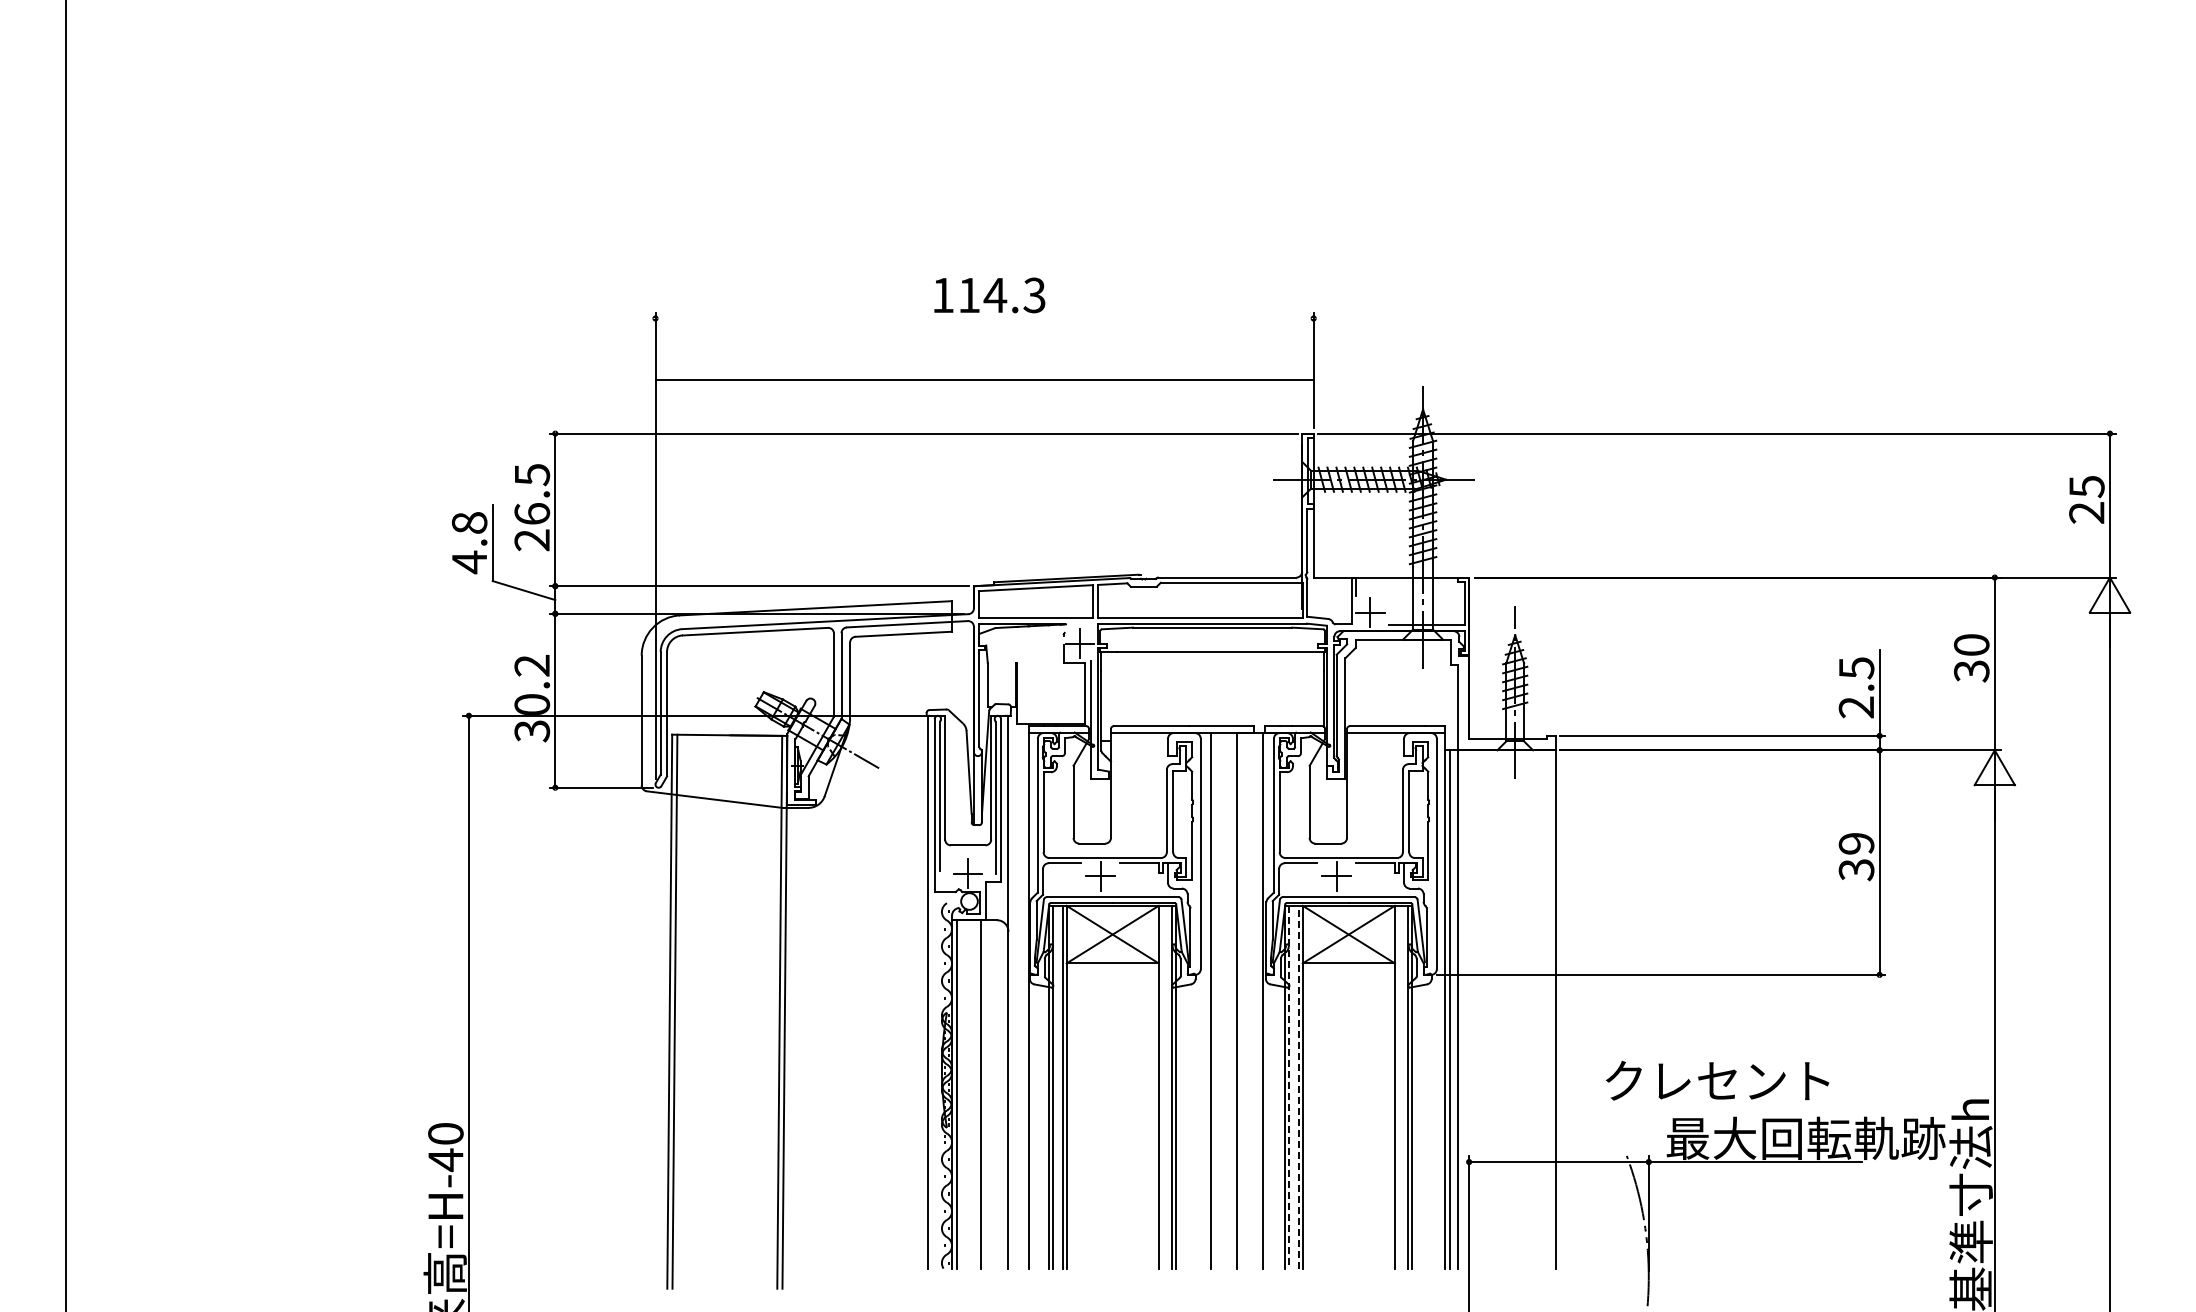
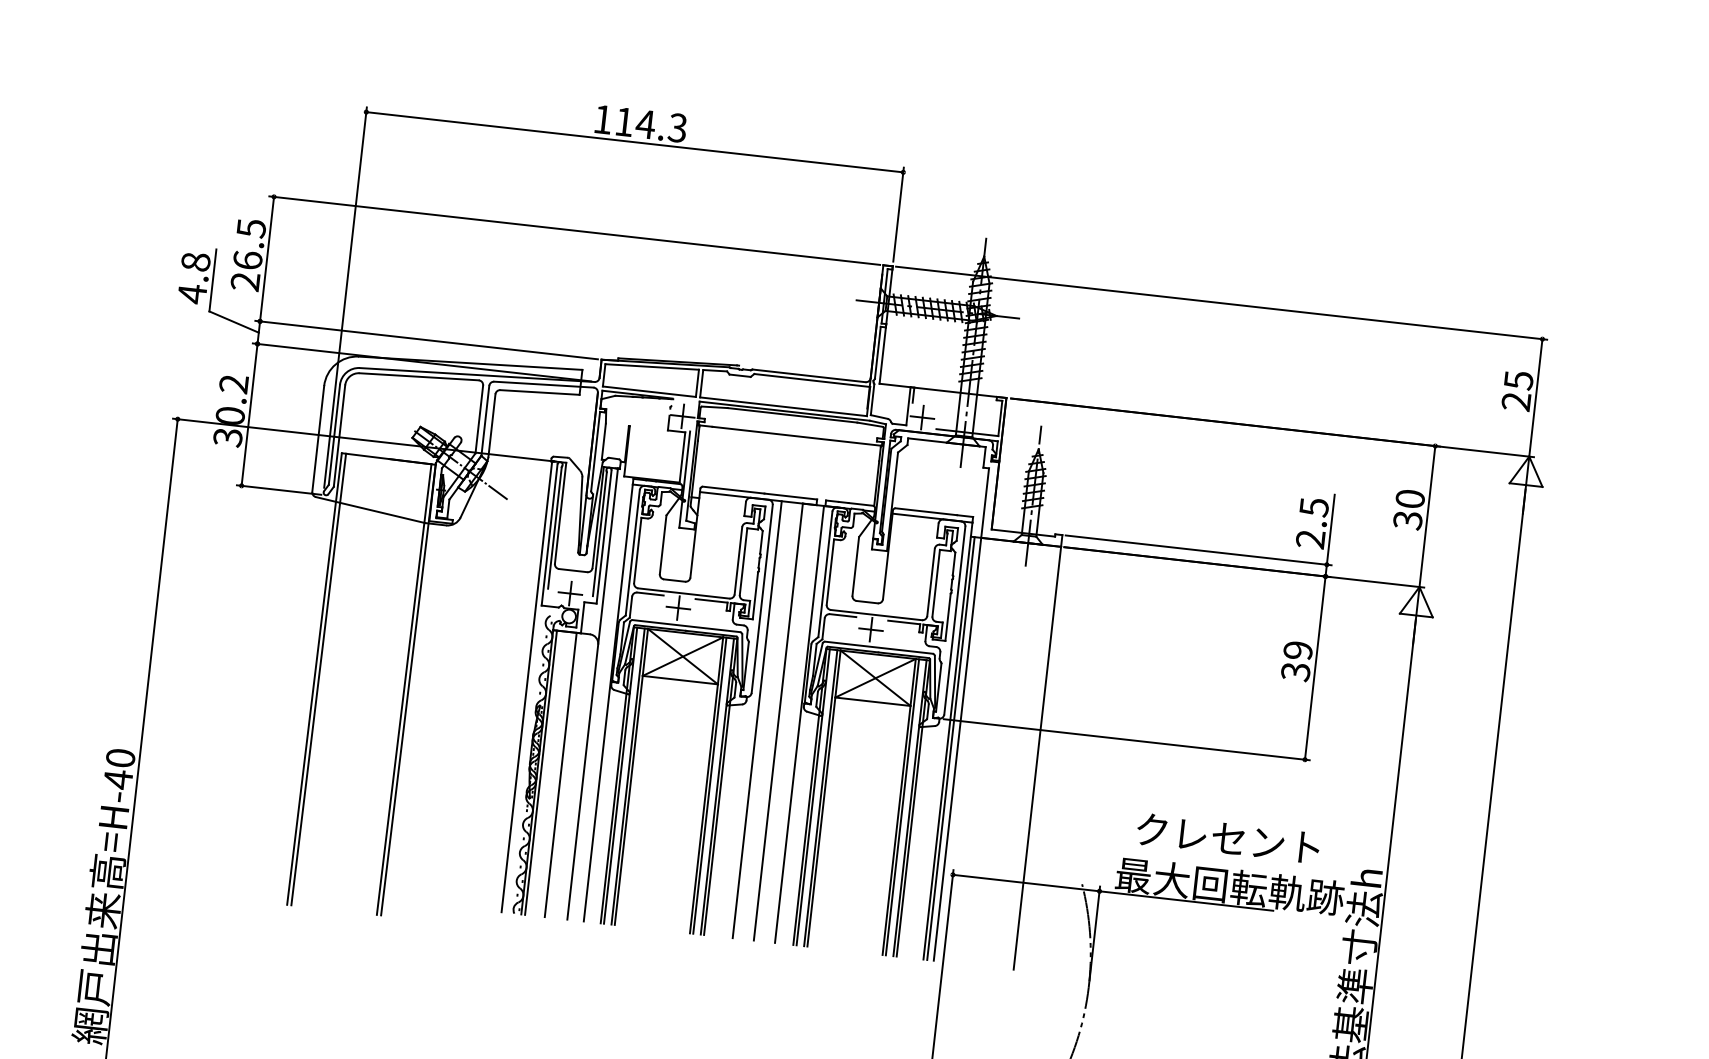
line: (984, 380) -> (634, 142), moved
text: (1717, 1080) -> (1228, 838), moved
line: (1162, 1086) -> (709, 785), added
line: (1298, 1086) -> (820, 797), dashed -> solid
line: (1398, 1086) -> (902, 806), added
line: (1289, 1087) -> (813, 797), dashed -> solid

